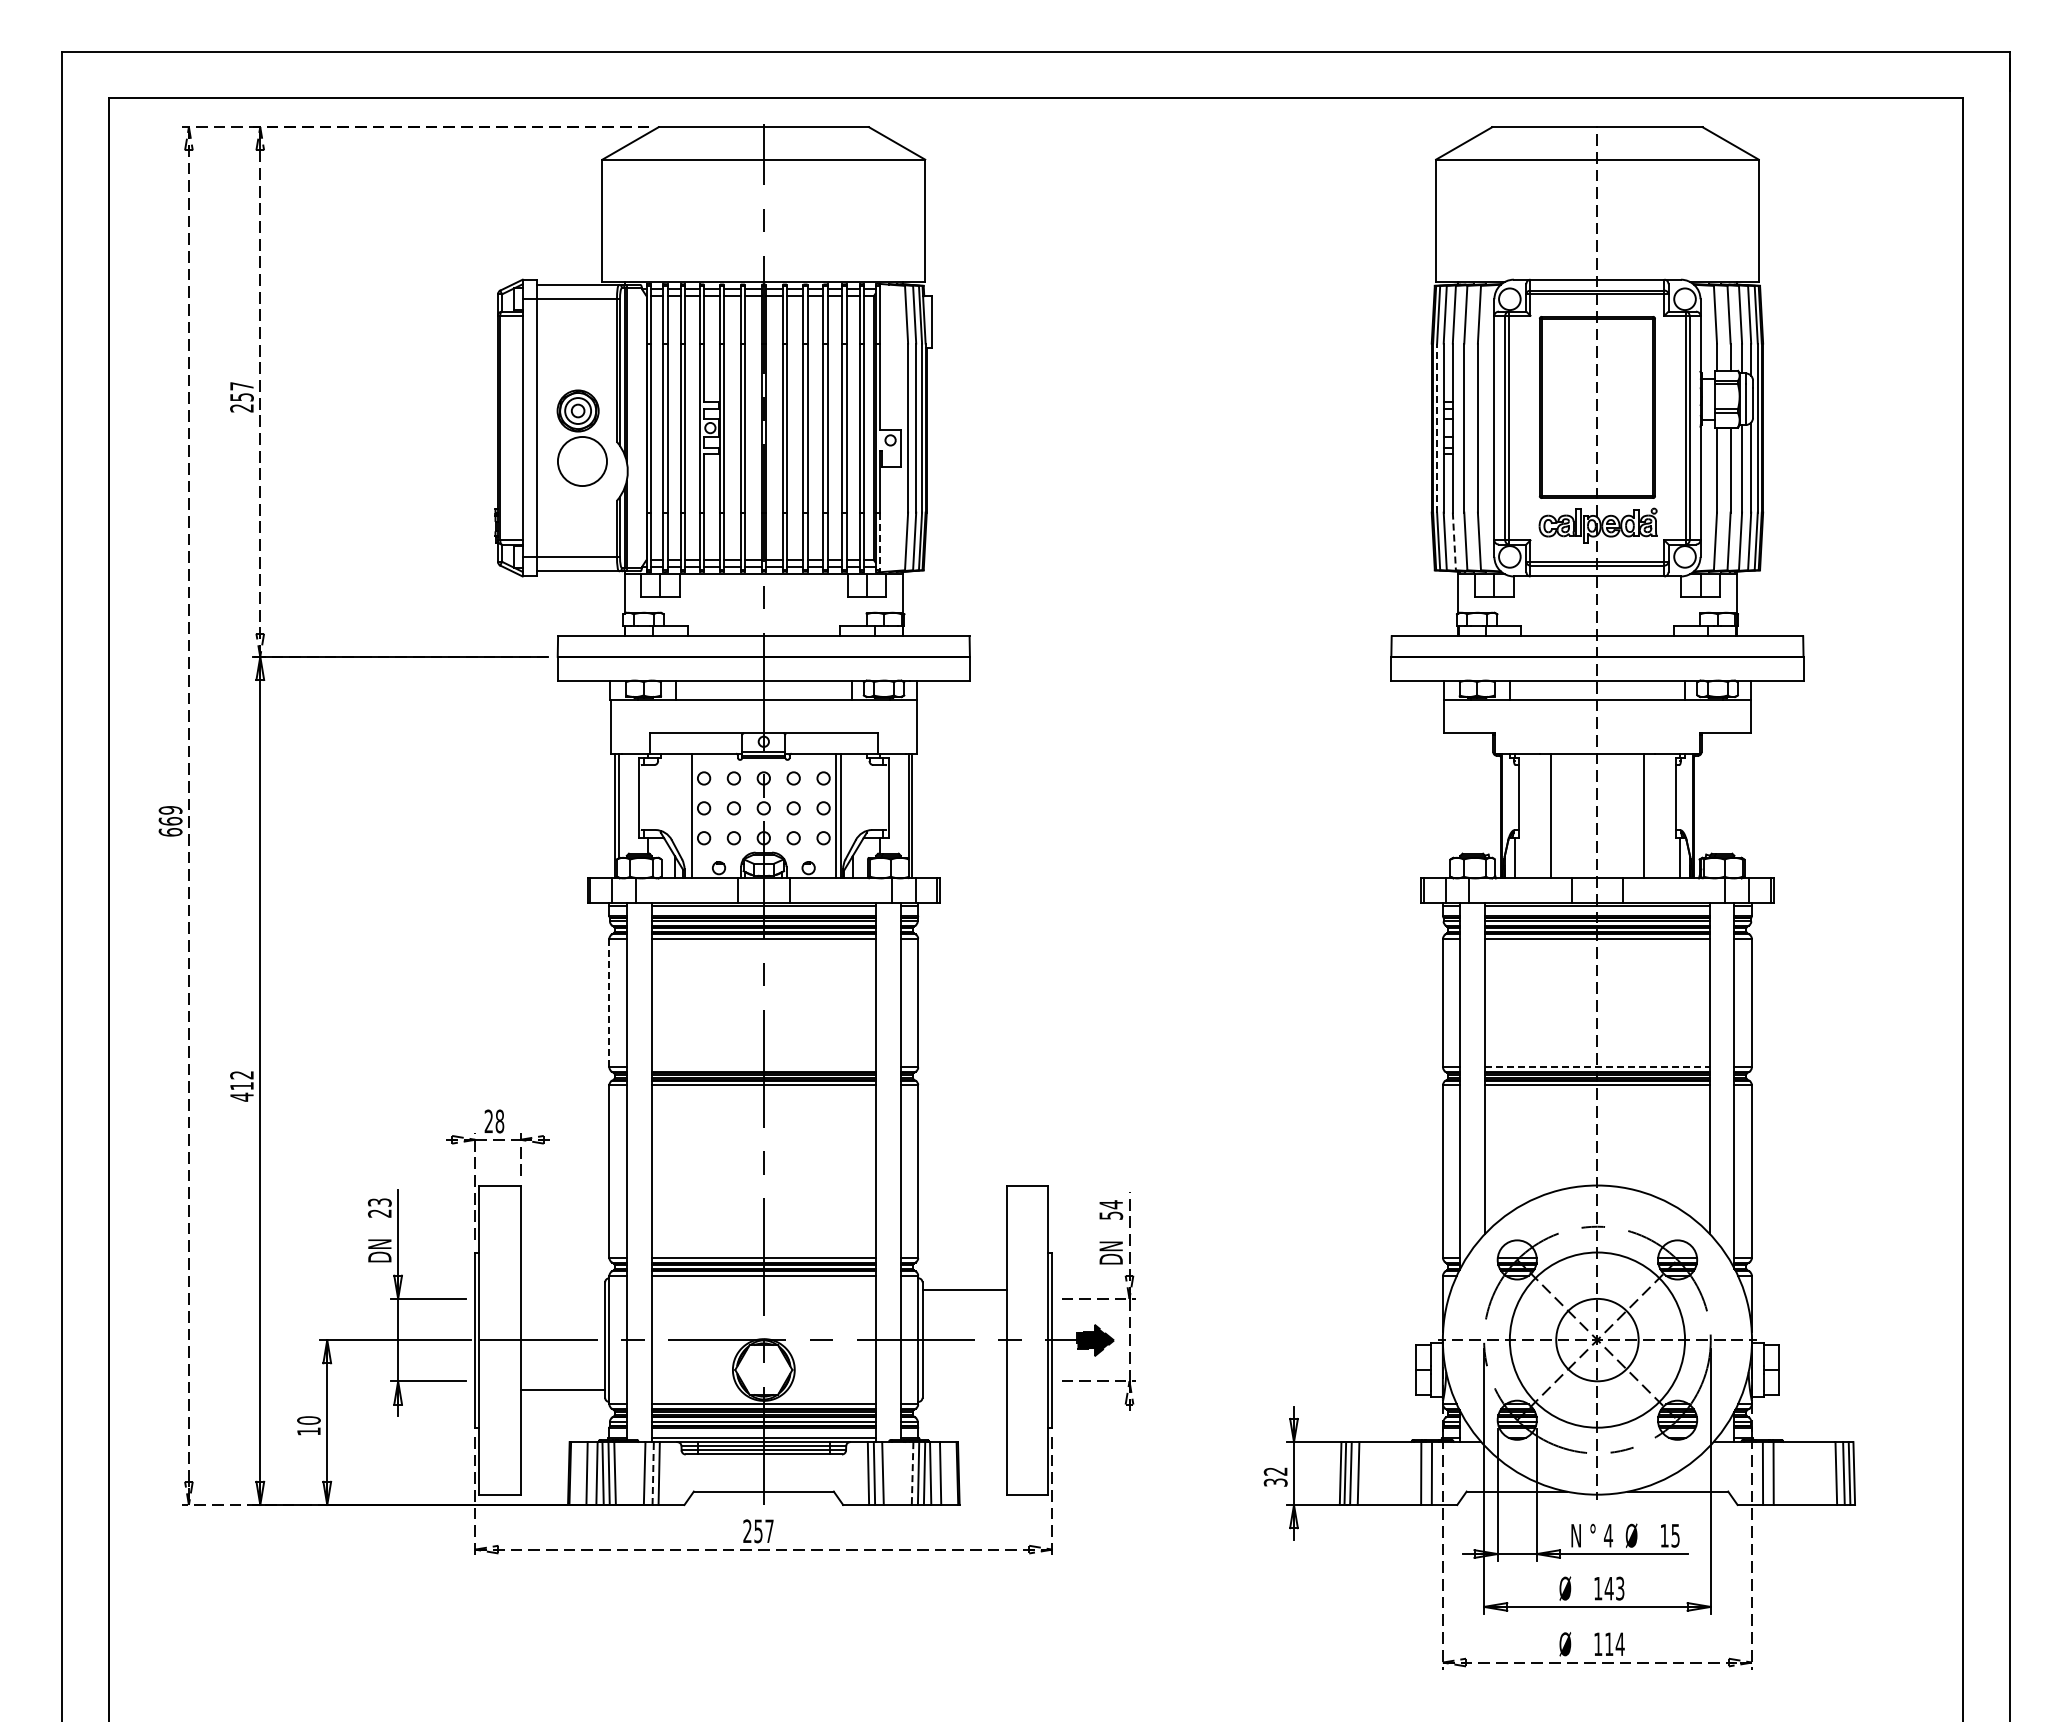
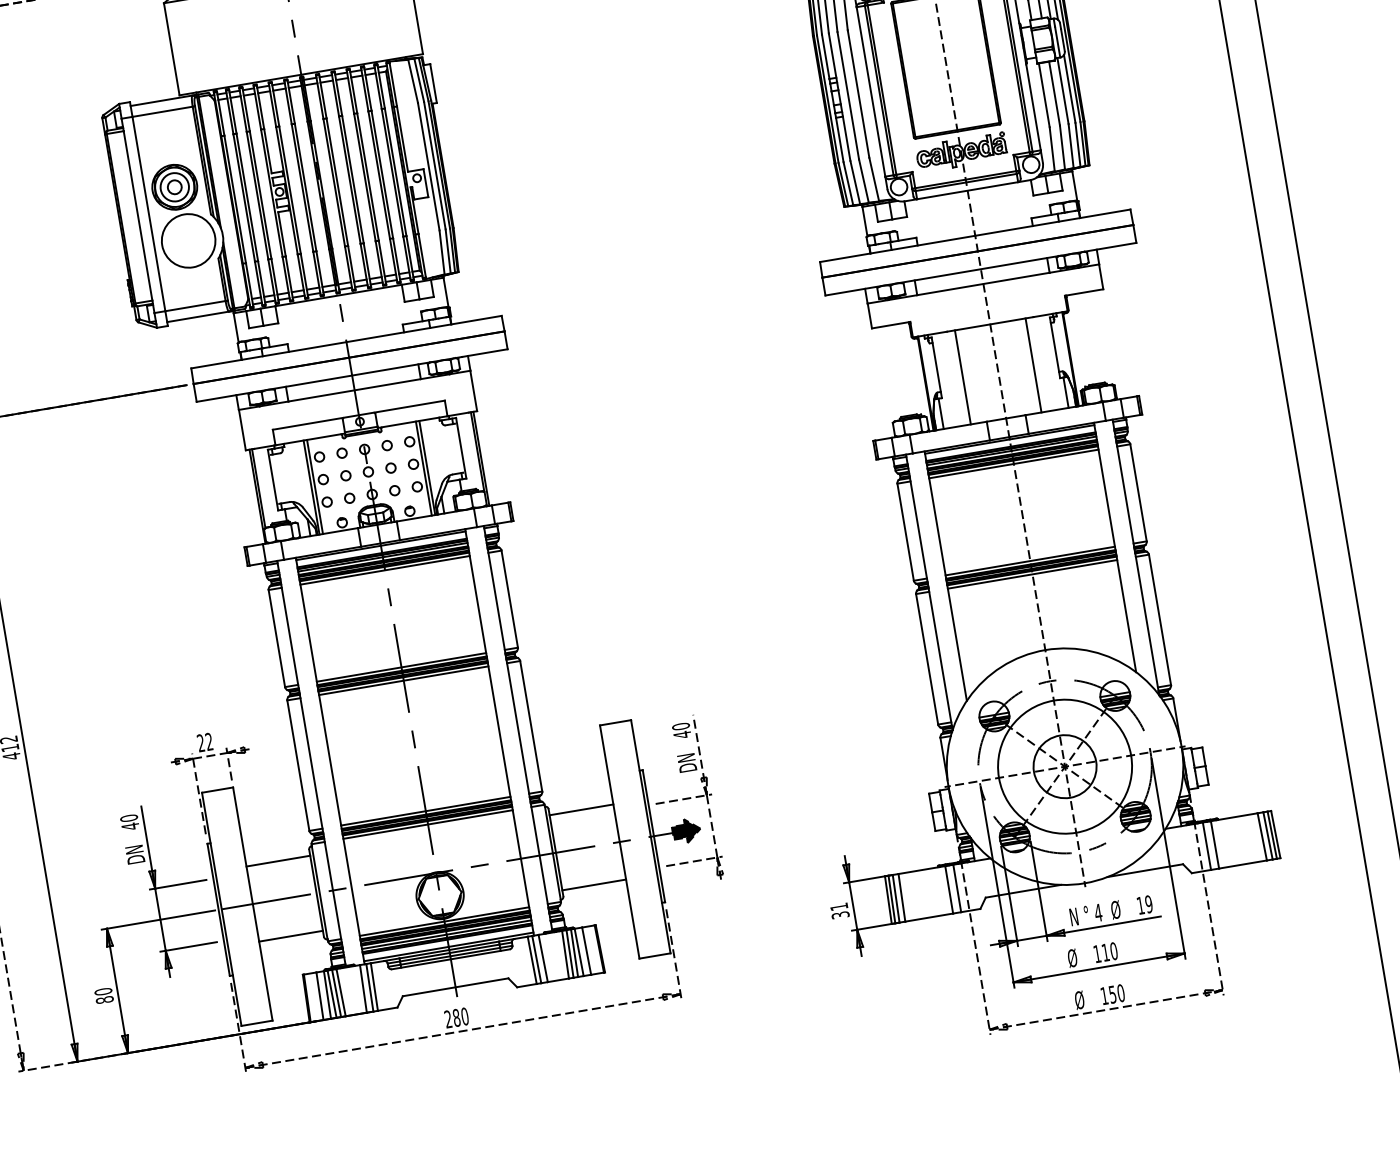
line: (1437, 428) -> (828, 99), dashed -> solid
part: (582, 438) -> (184, 216), size x1.43
line: (880, 541) -> (422, 255), dashed -> solid
line: (1454, 541) -> (855, 182), dashed -> solid
line: (687, 815) -> (311, 487), added
line: (609, 1003) -> (276, 638), dashed -> solid
line: (763, 1067) -> (401, 667), added
line: (1597, 1067) -> (1030, 561), dashed -> solid
text: (499, 1121) -> (209, 741), 28 -> 22
text: (379, 1208) -> (129, 822), 23 -> 40
text: (1111, 1210) -> (681, 730), 54 -> 40
line: (562, 1290) -> (278, 861), added
line: (964, 1389) -> (593, 884), added
text: (308, 1431) -> (104, 1000), 10 -> 80
text: (1275, 1471) -> (839, 906), 32 -> 31
line: (653, 1473) -> (370, 987), dashed -> solid
line: (912, 1474) -> (565, 955), dashed -> solid
text: (763, 1531) -> (460, 1017), 257 -> 280
text: (1675, 1535) -> (1148, 904), 15 -> 19
text: (1614, 1588) -> (1109, 951), 143 -> 110
text: (1614, 1644) -> (1116, 994), 114 -> 150

